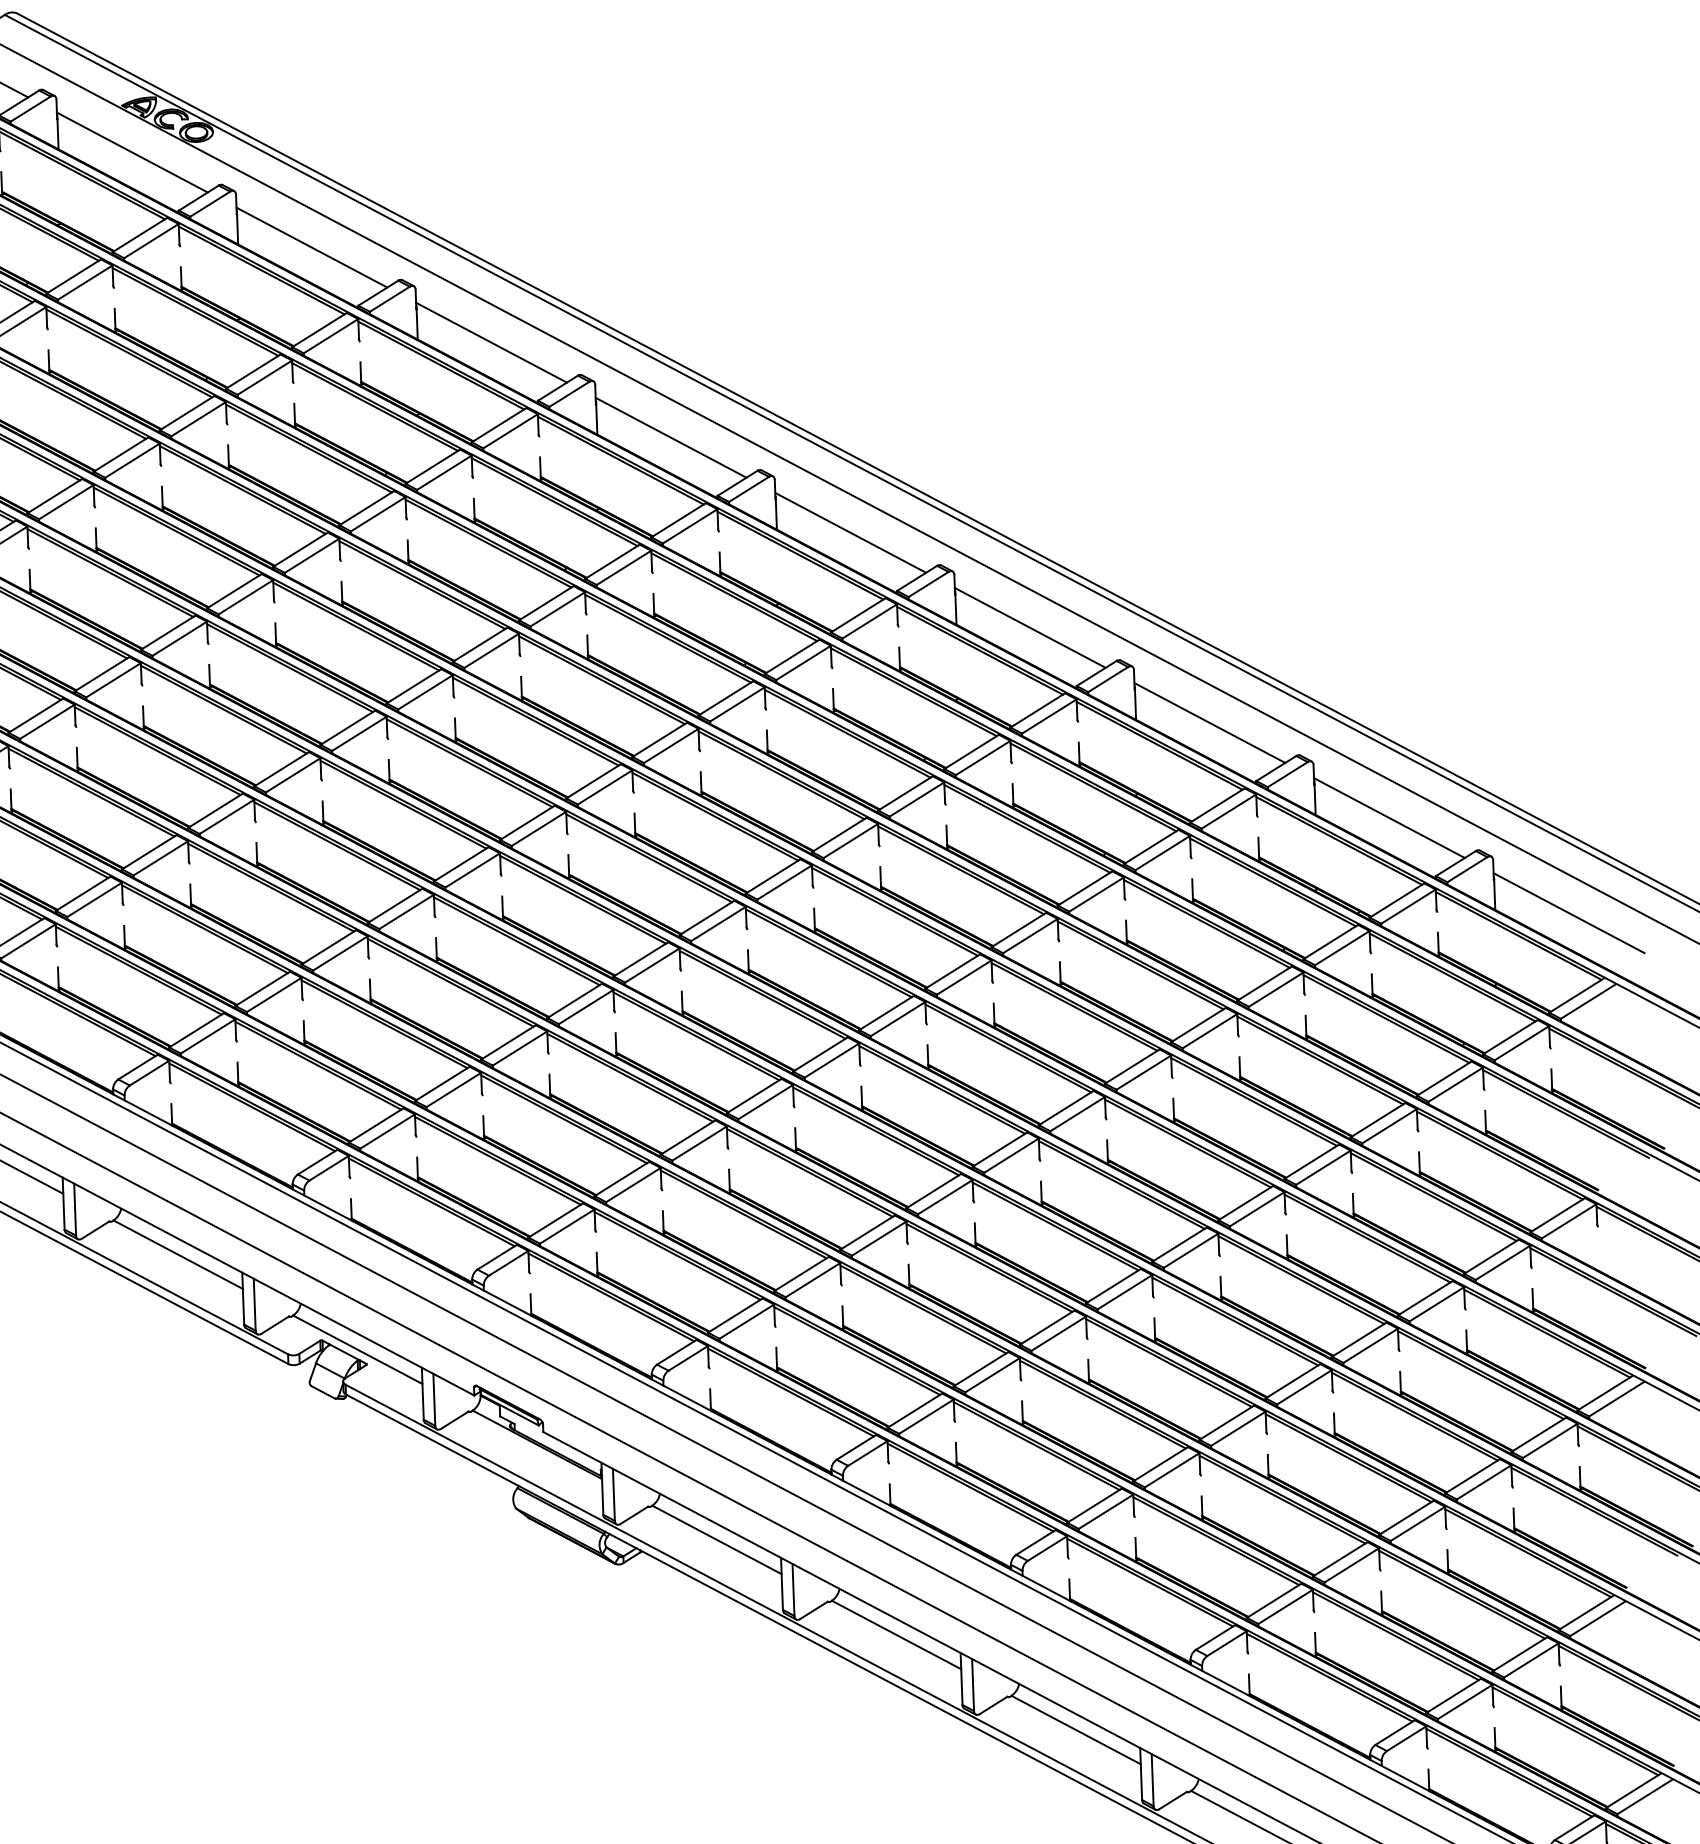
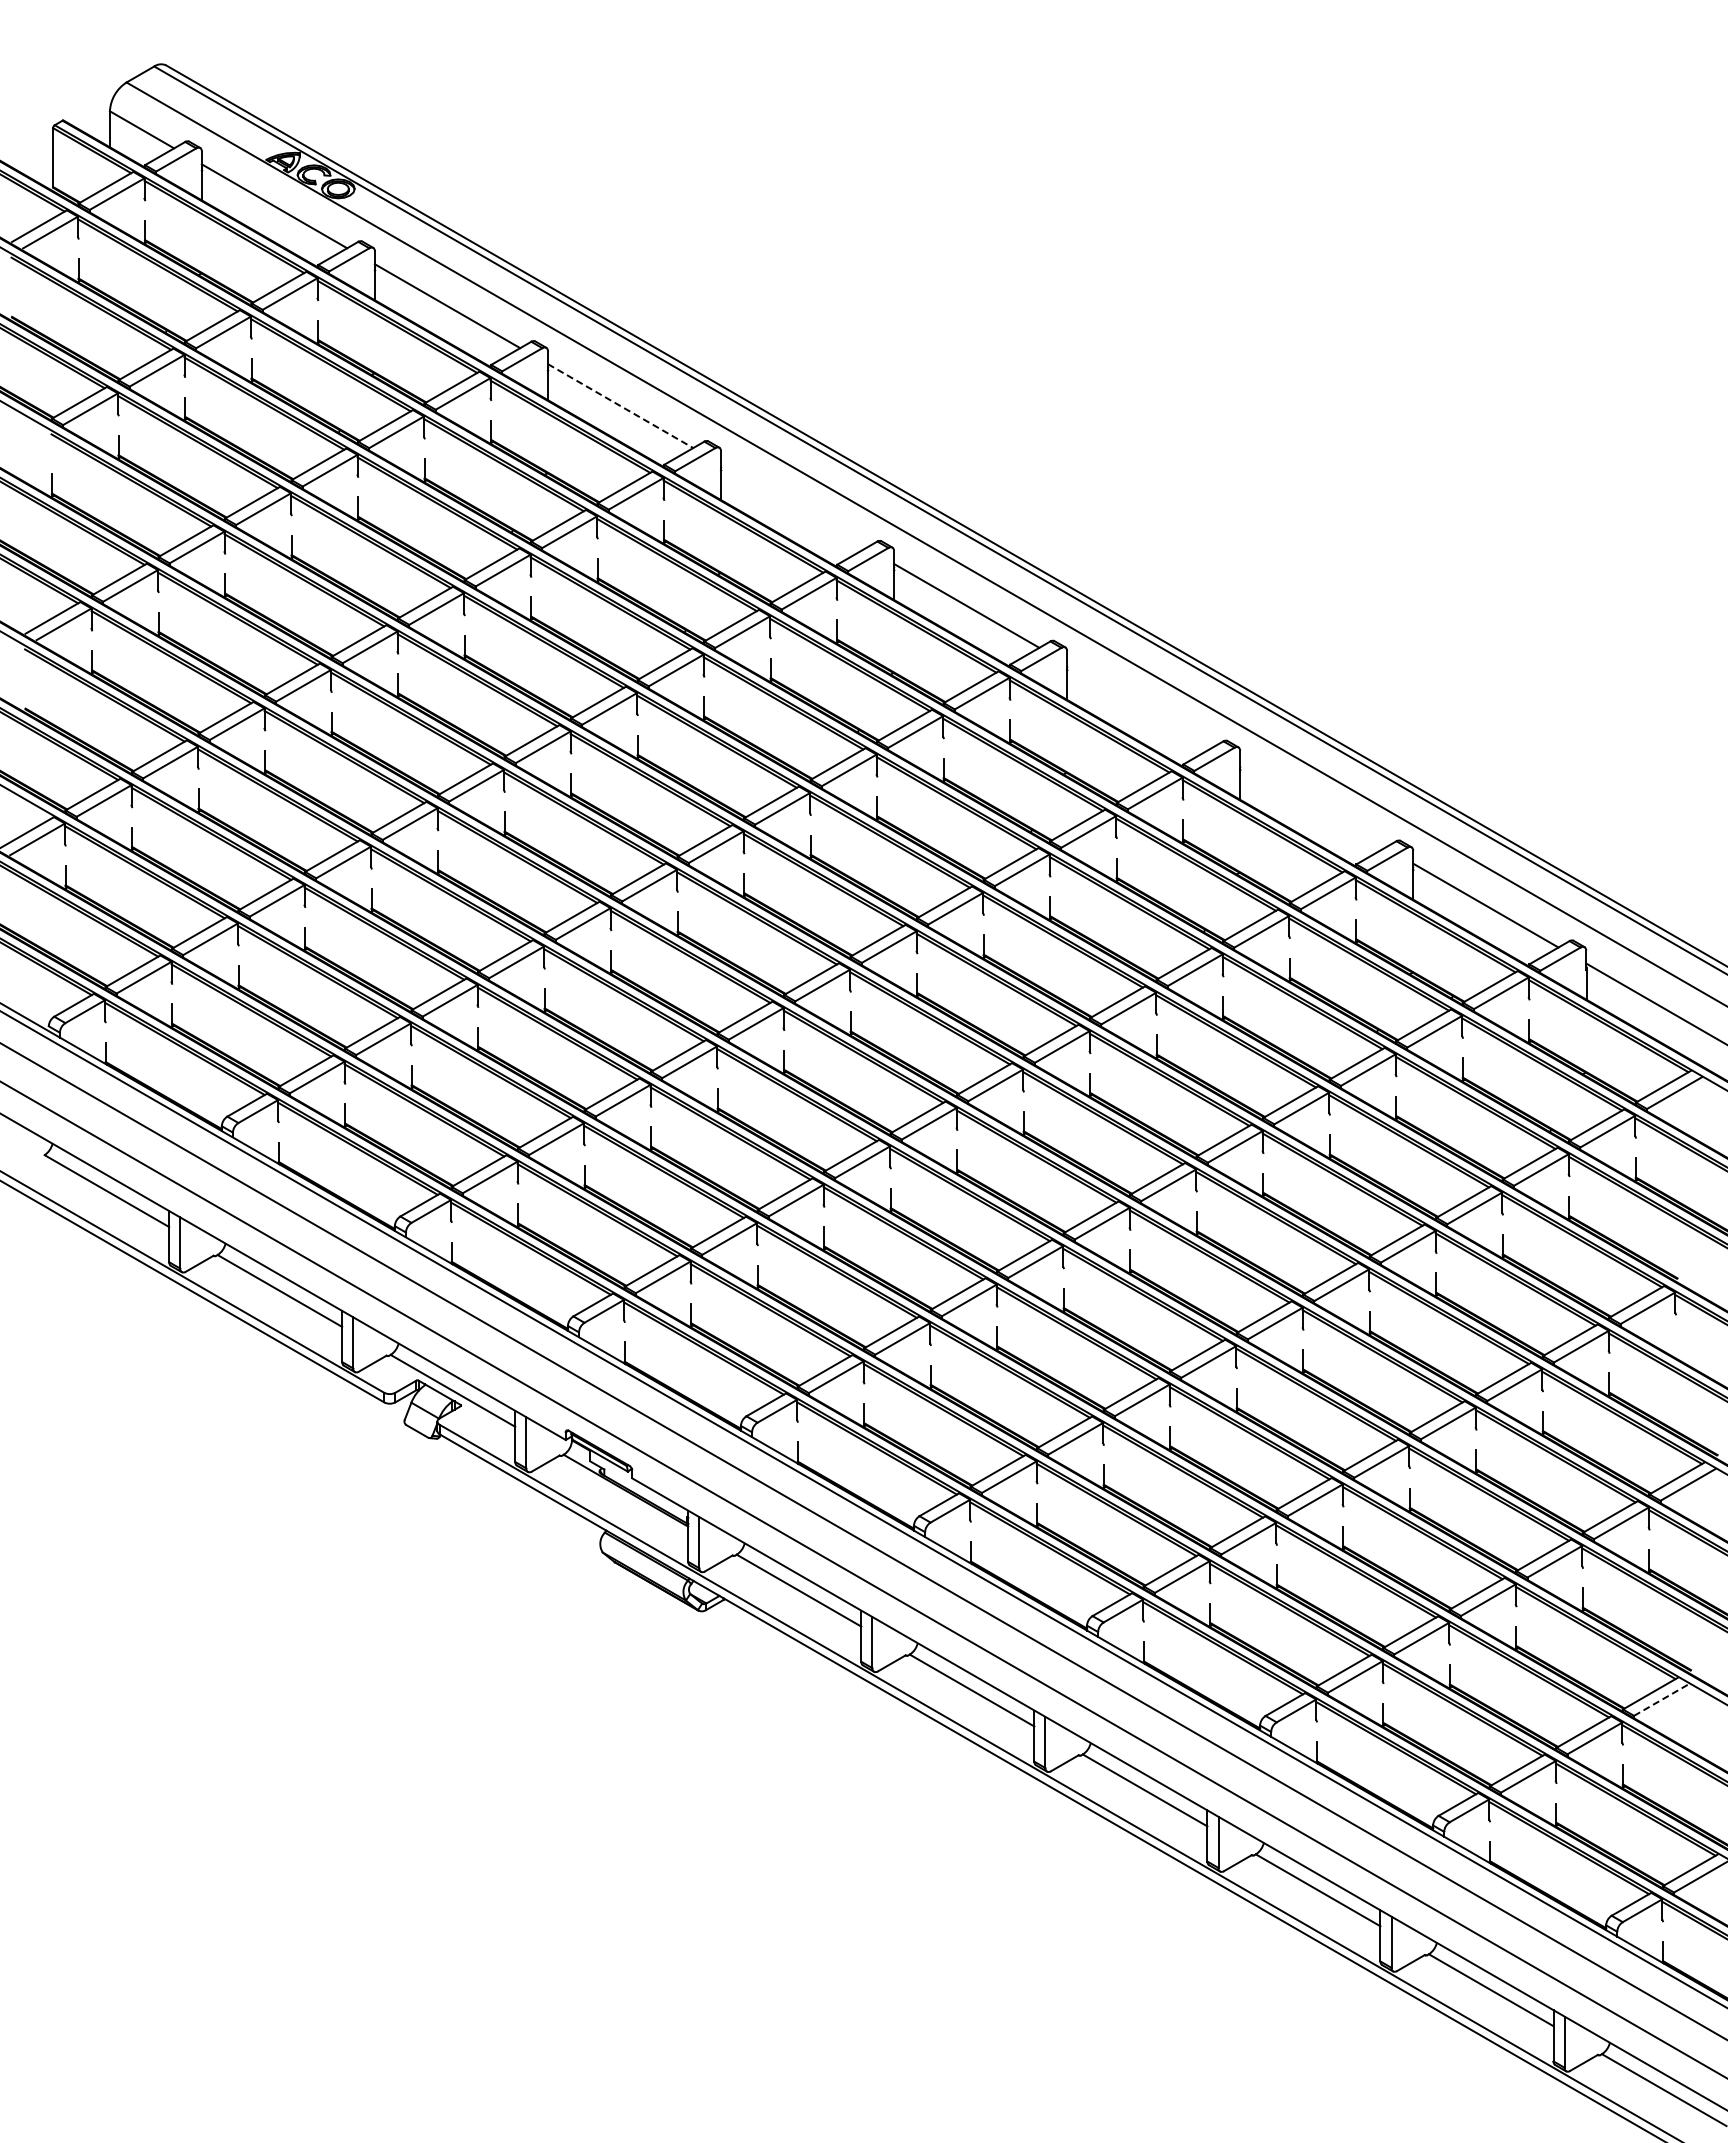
line: (491, 343) -> (620, 406), solid -> dashed
line: (670, 437) -> (793, 505), removed
line: (1030, 627) -> (1139, 705), removed
line: (1209, 722) -> (1312, 805), removed
line: (1597, 1619) -> (1661, 1700), solid -> dashed

